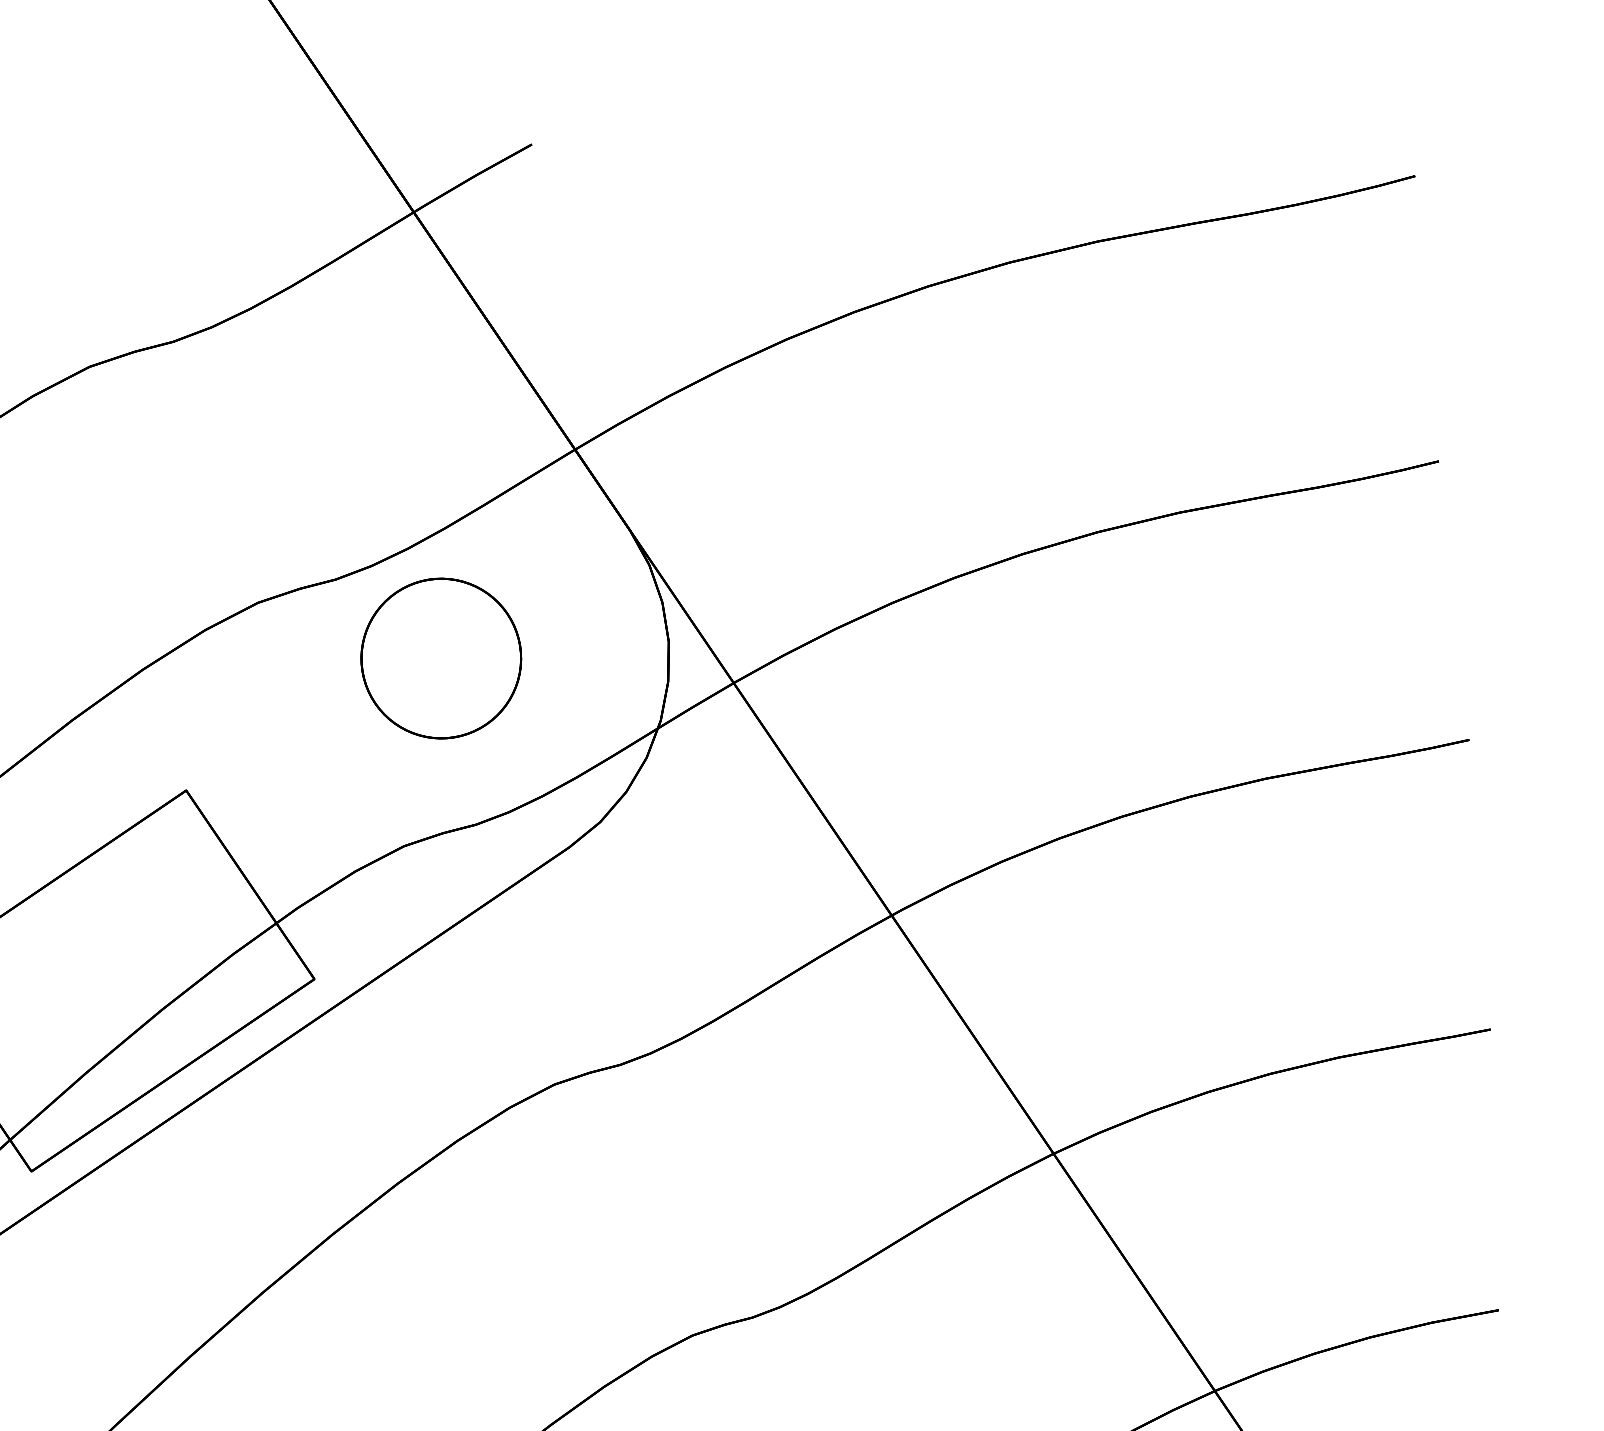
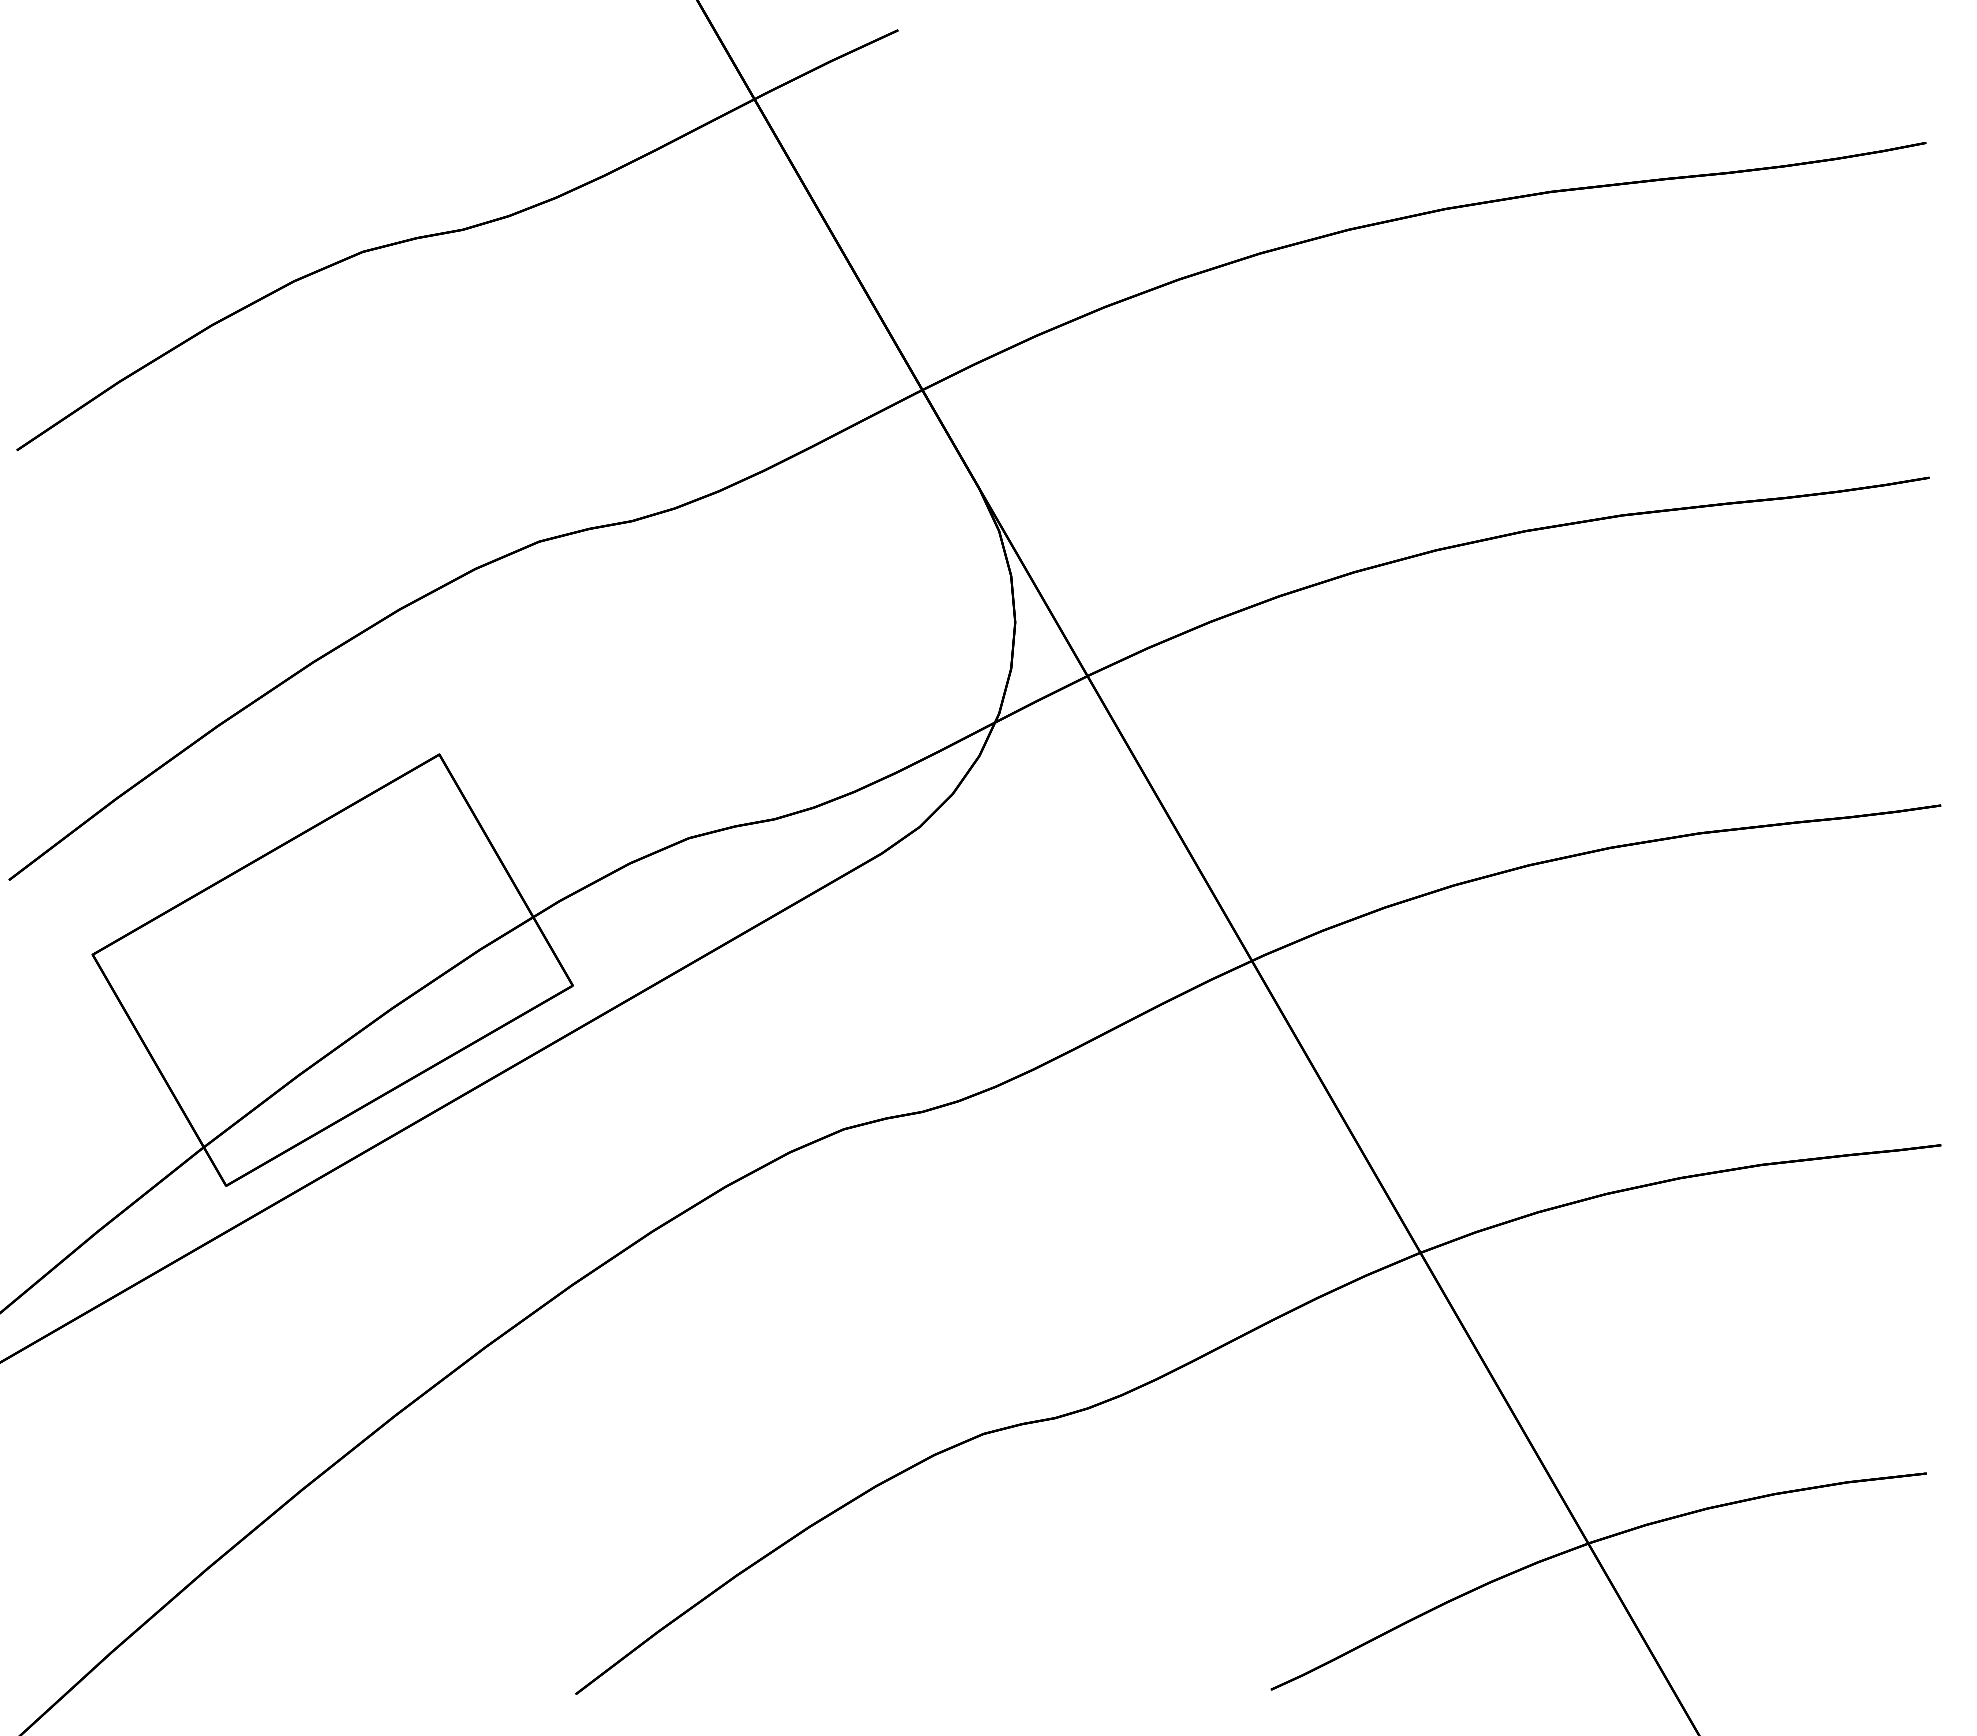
part: (441, 658) -> (748, 622), removed

